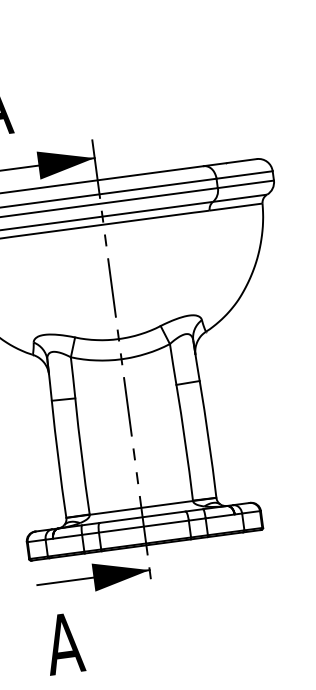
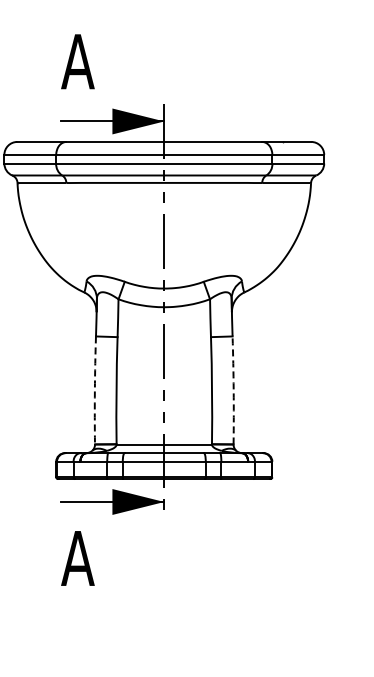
arc: (208, 439) -> (233, 390), solid -> dashed
arc: (58, 459) -> (94, 390), solid -> dashed

